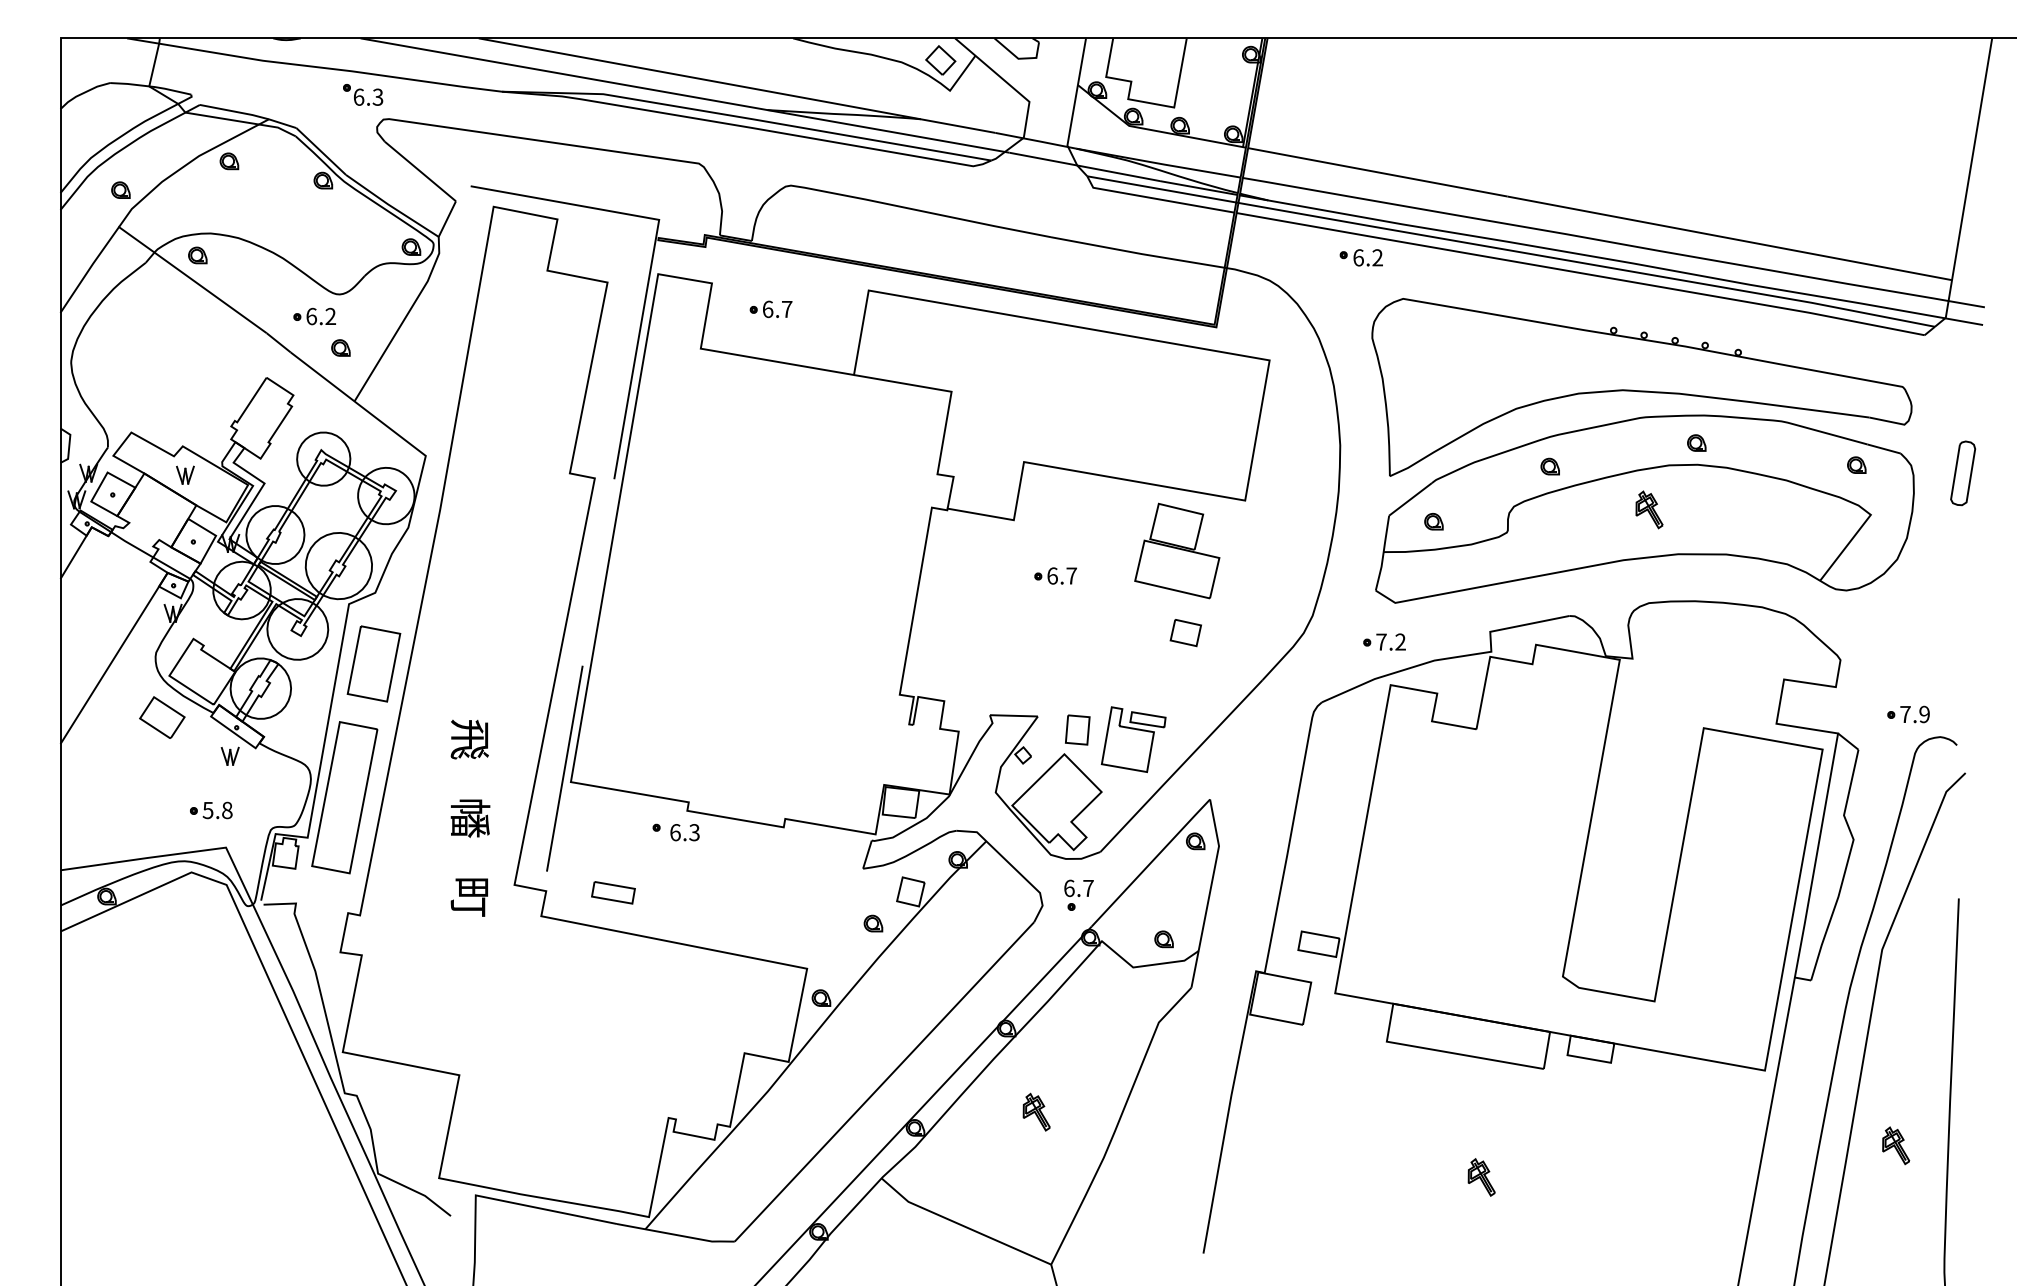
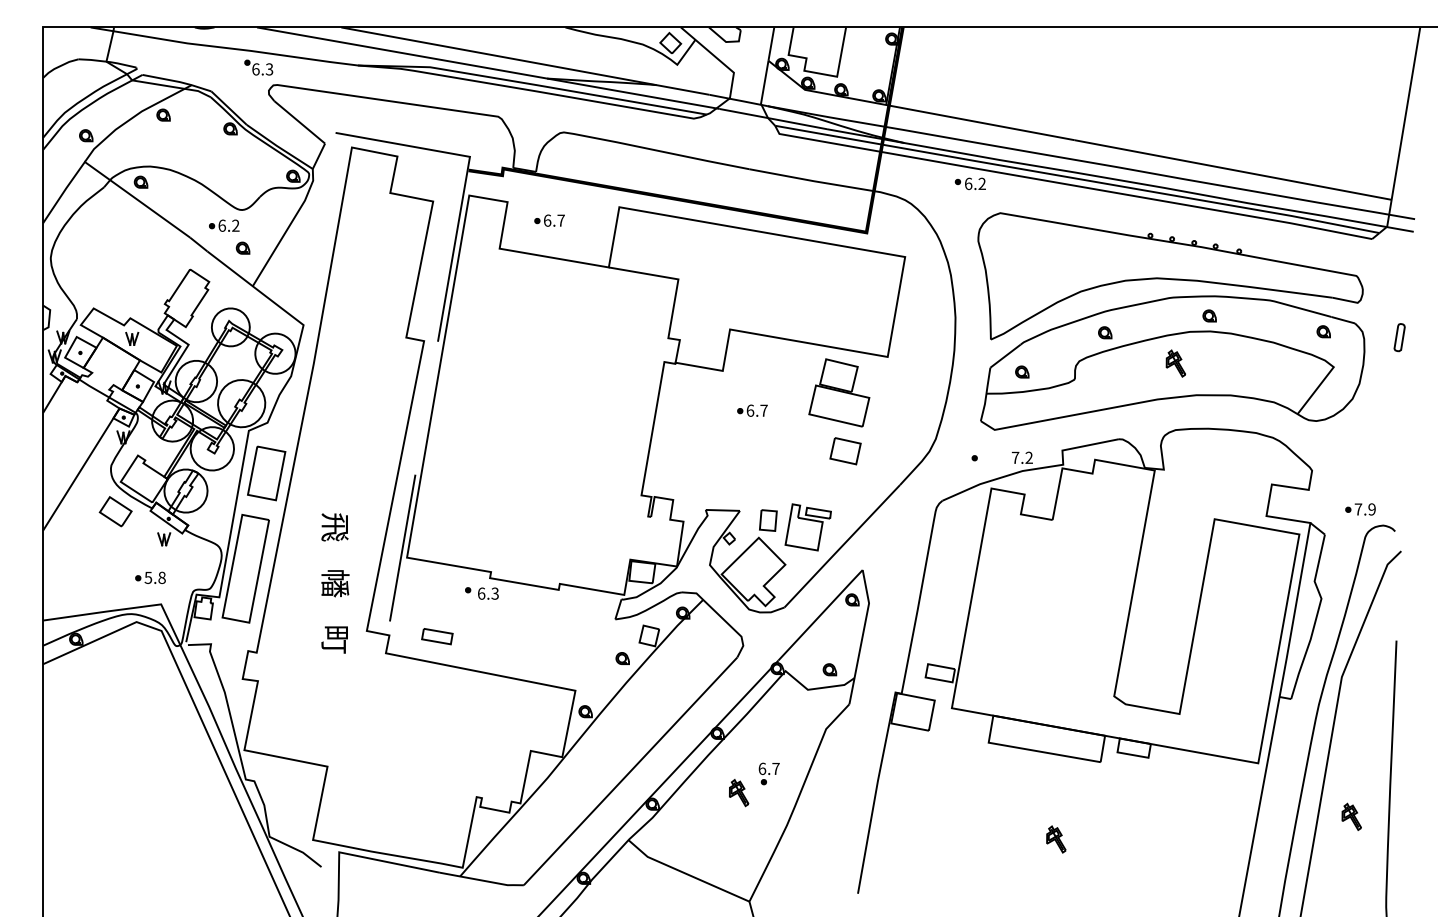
part: (1963, 473) -> (1399, 337), size x0.6
part: (1185, 633) -> (845, 451), size x1.4
text: (1390, 641) -> (1021, 457), moved
part: (1078, 894) -> (768, 773), moved

